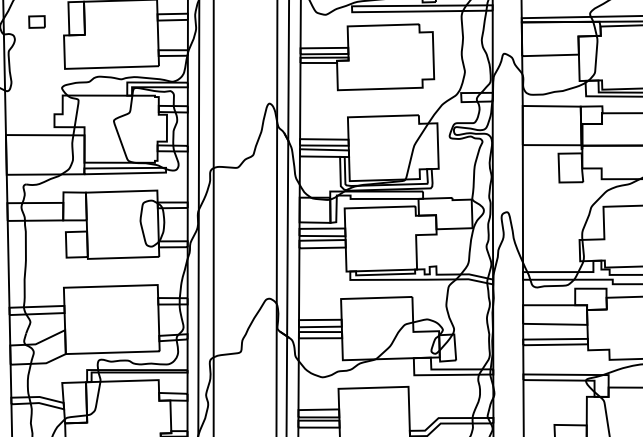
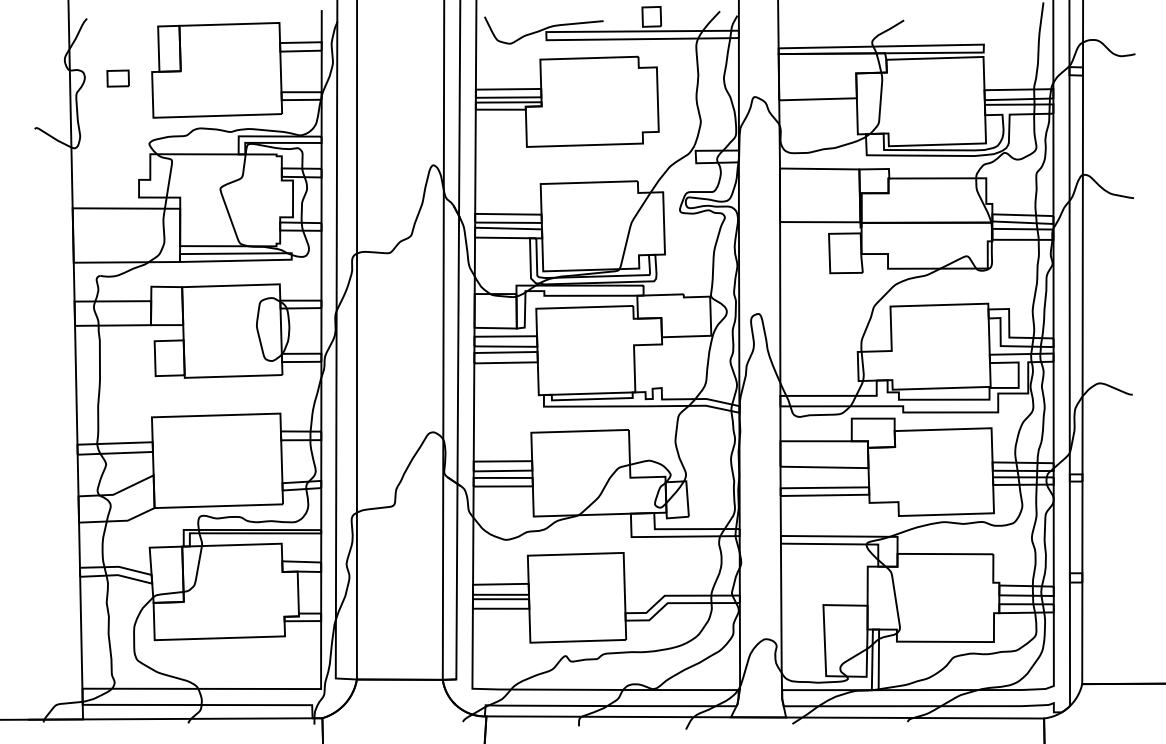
part: (36, 21) -> (117, 78), moved

